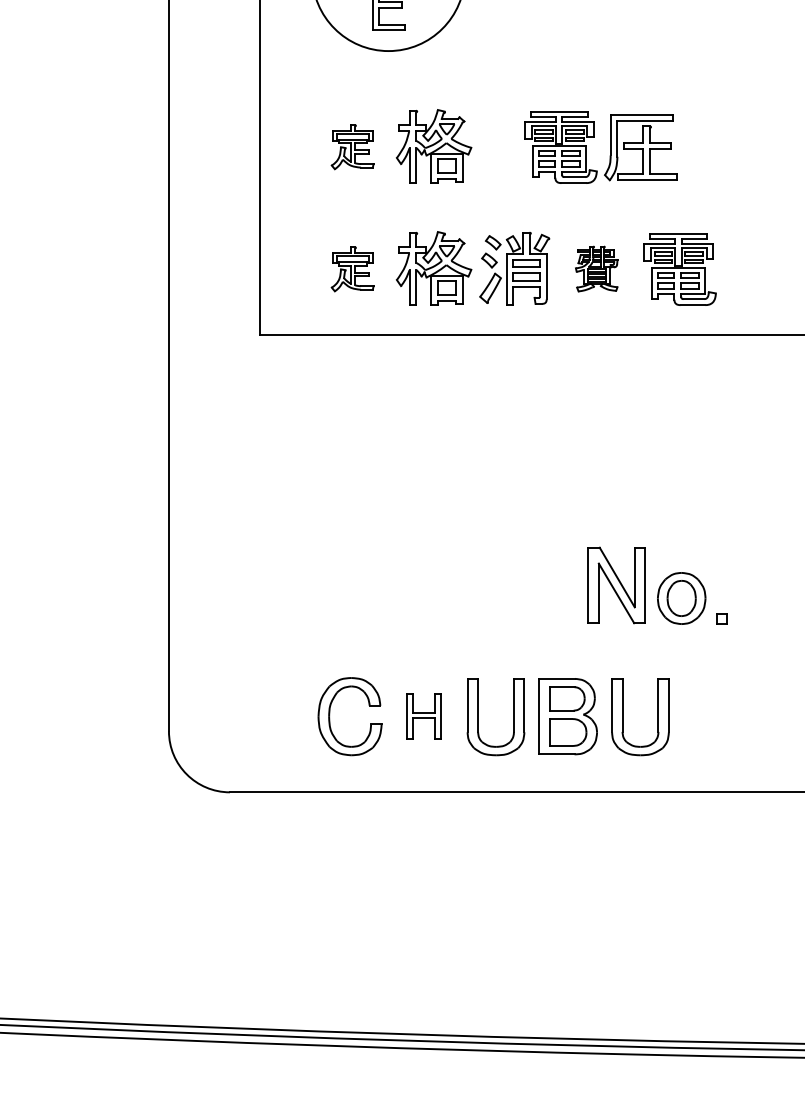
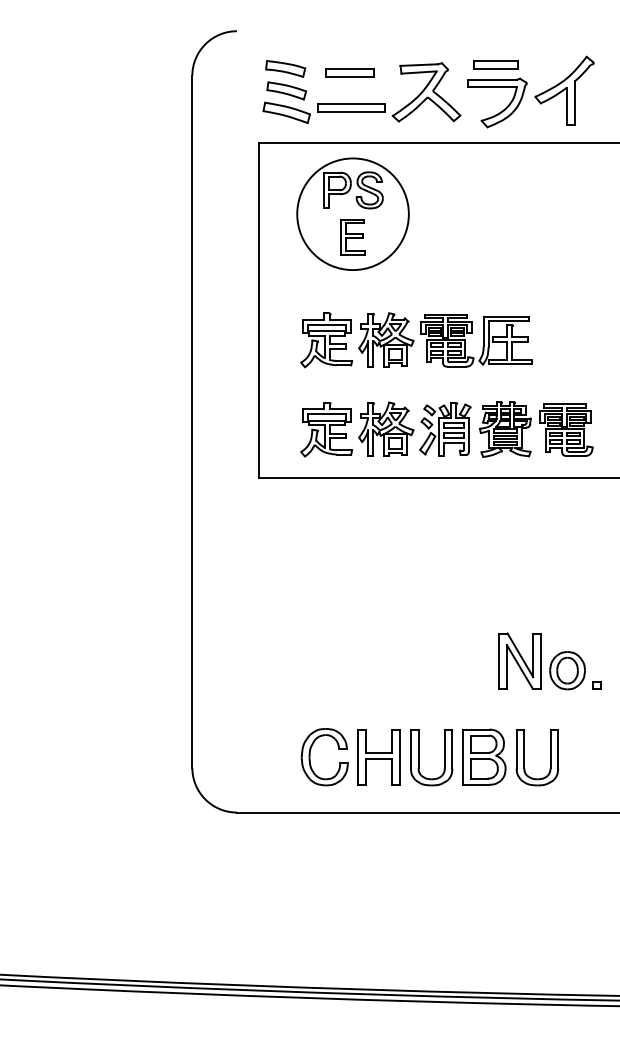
part: (352, 147) -> (326, 340), size x1.67
part: (610, 147) -> (483, 340), moved
part: (352, 268) -> (326, 429), size x1.67
part: (596, 268) -> (505, 429), size x1.67
part: (423, 717) -> (378, 757), size x1.67

